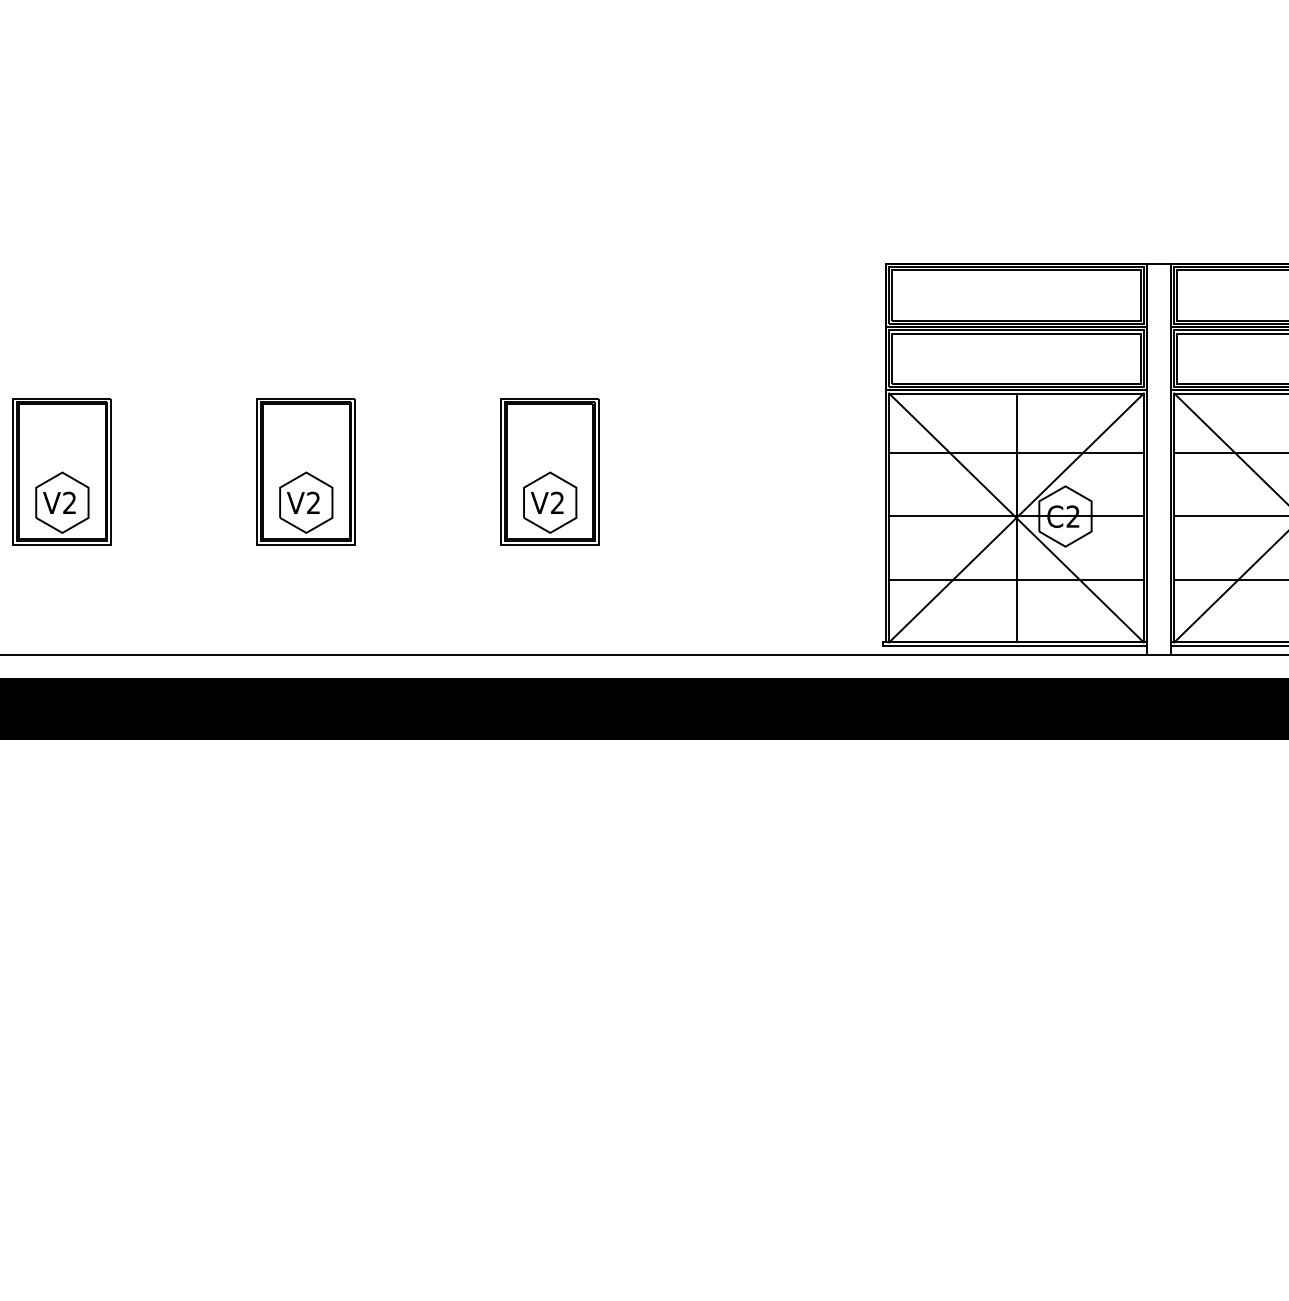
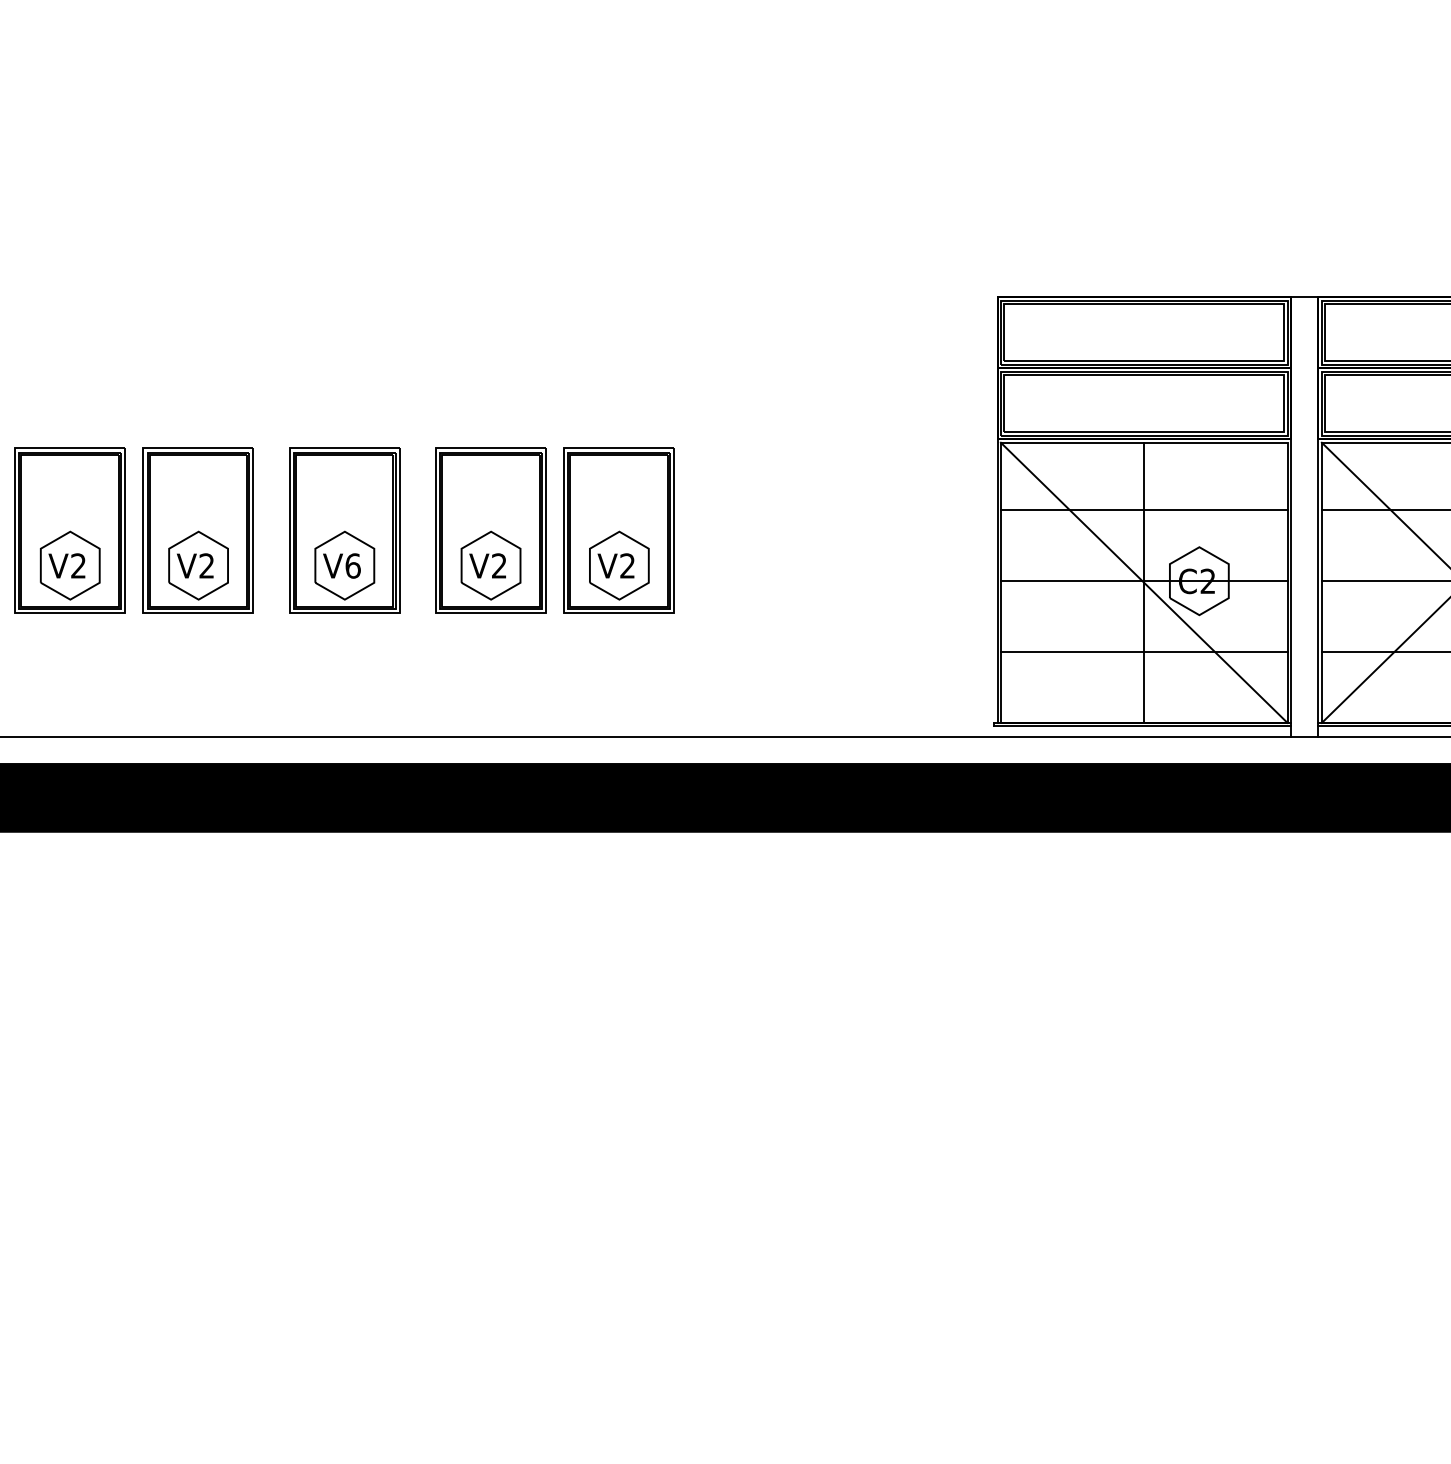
part: (175, 471) -> (197, 530), added
part: (435, 471) -> (490, 530), added
text: (313, 502) -> (352, 565), V2 -> V6
line: (1016, 517) -> (1144, 582), removed

